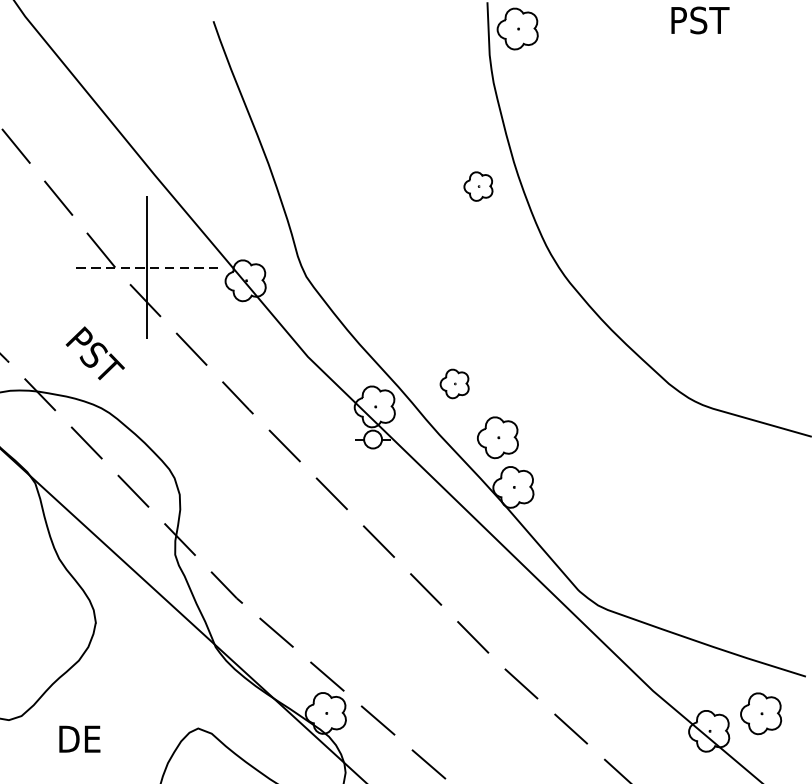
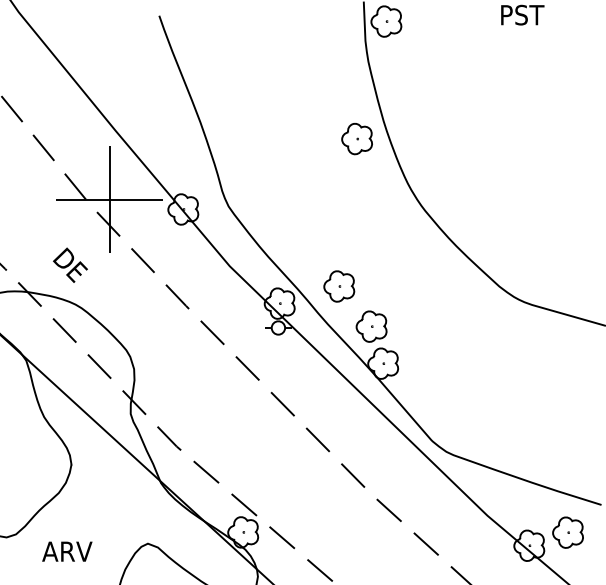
part: (477, 187) -> (356, 139), size x1.43
line: (146, 267) -> (109, 199), dashed -> solid
text: (95, 353) -> (71, 263), PST -> DE
part: (454, 383) -> (339, 286), size x1.43
text: (90, 738) -> (67, 551), DE -> ARV

